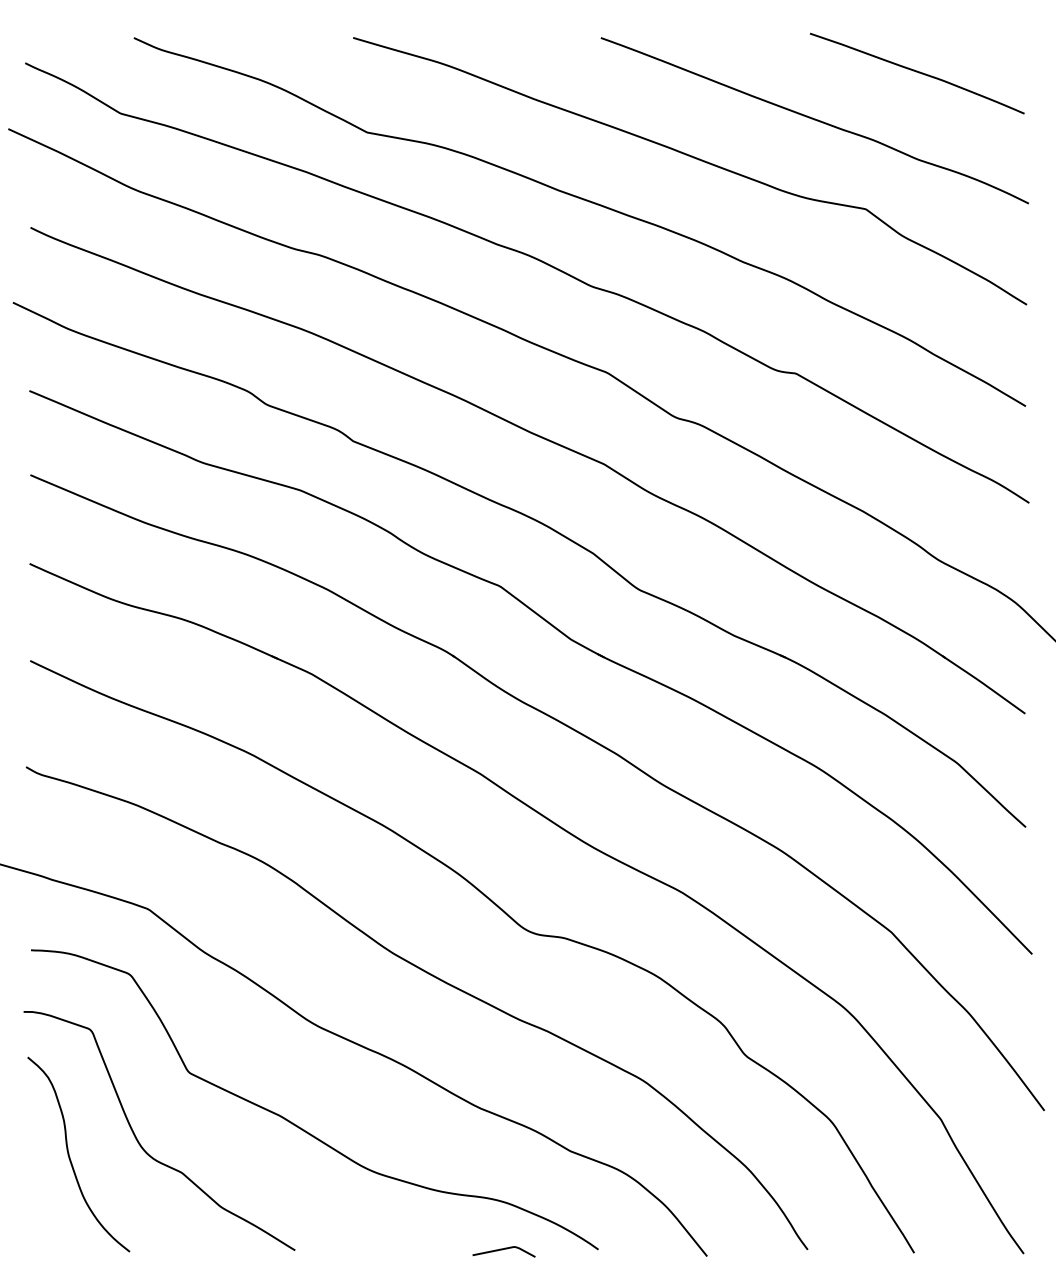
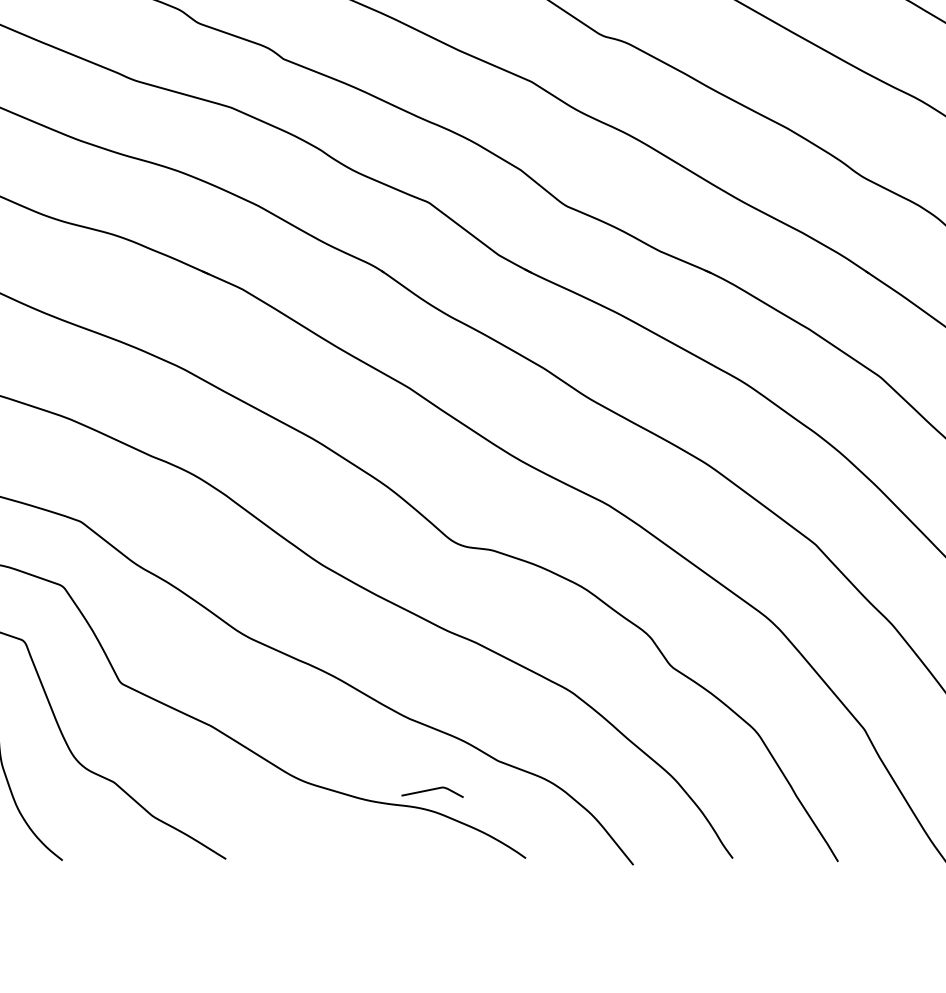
curve: (502, 1250) -> (431, 790), moved

